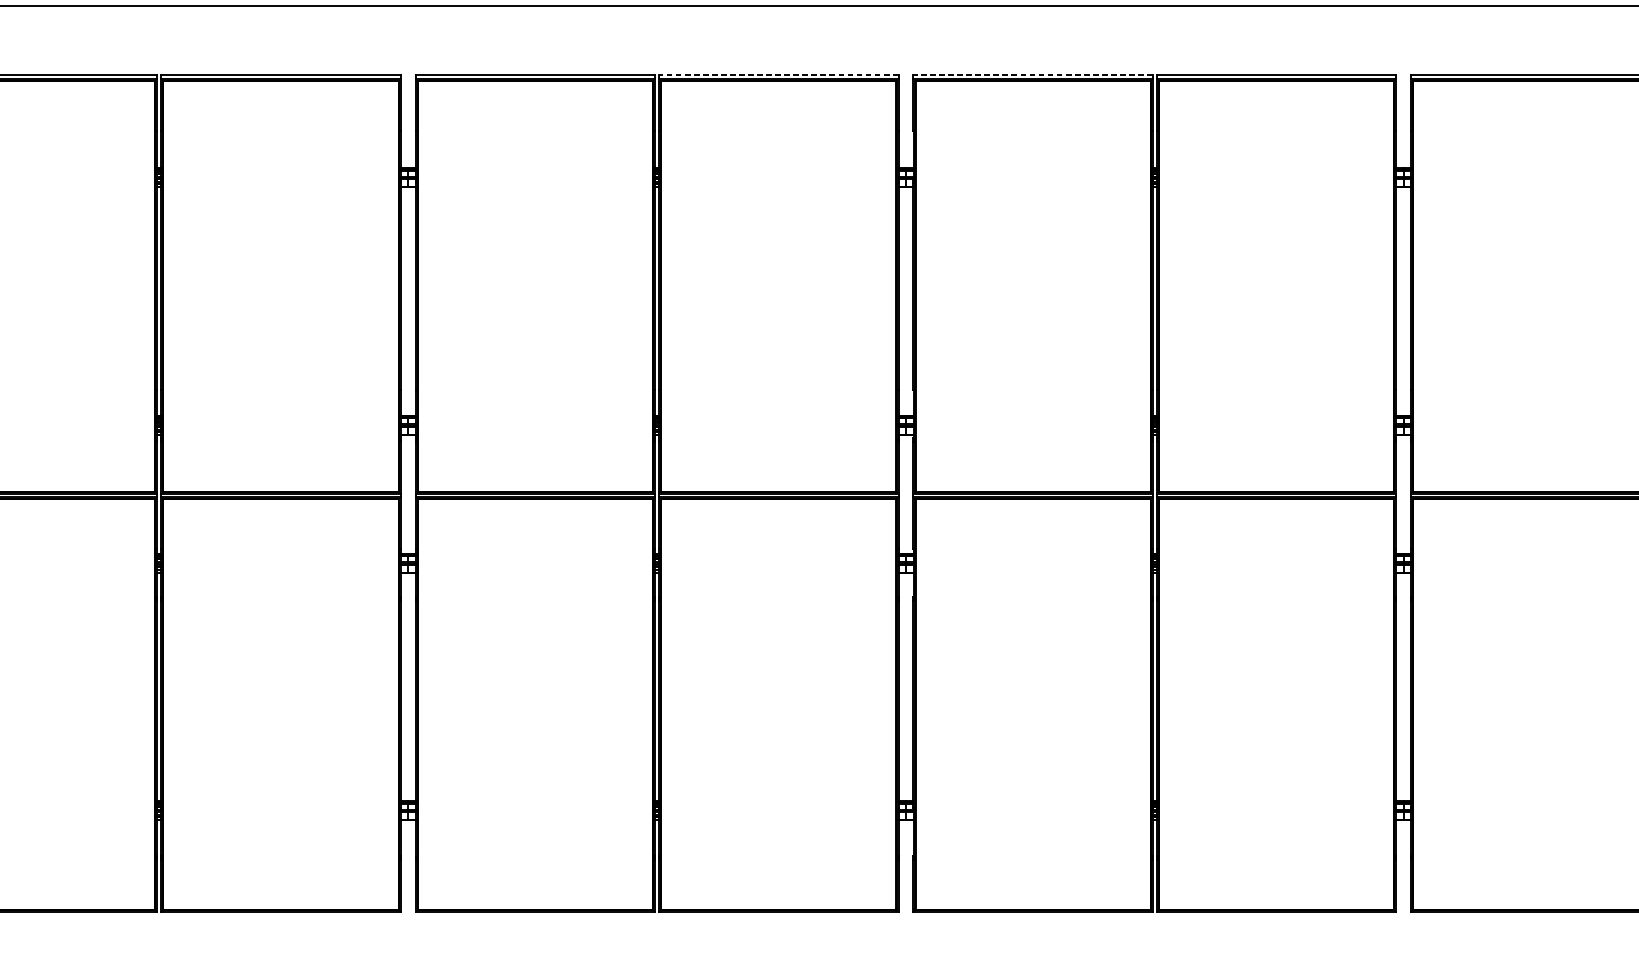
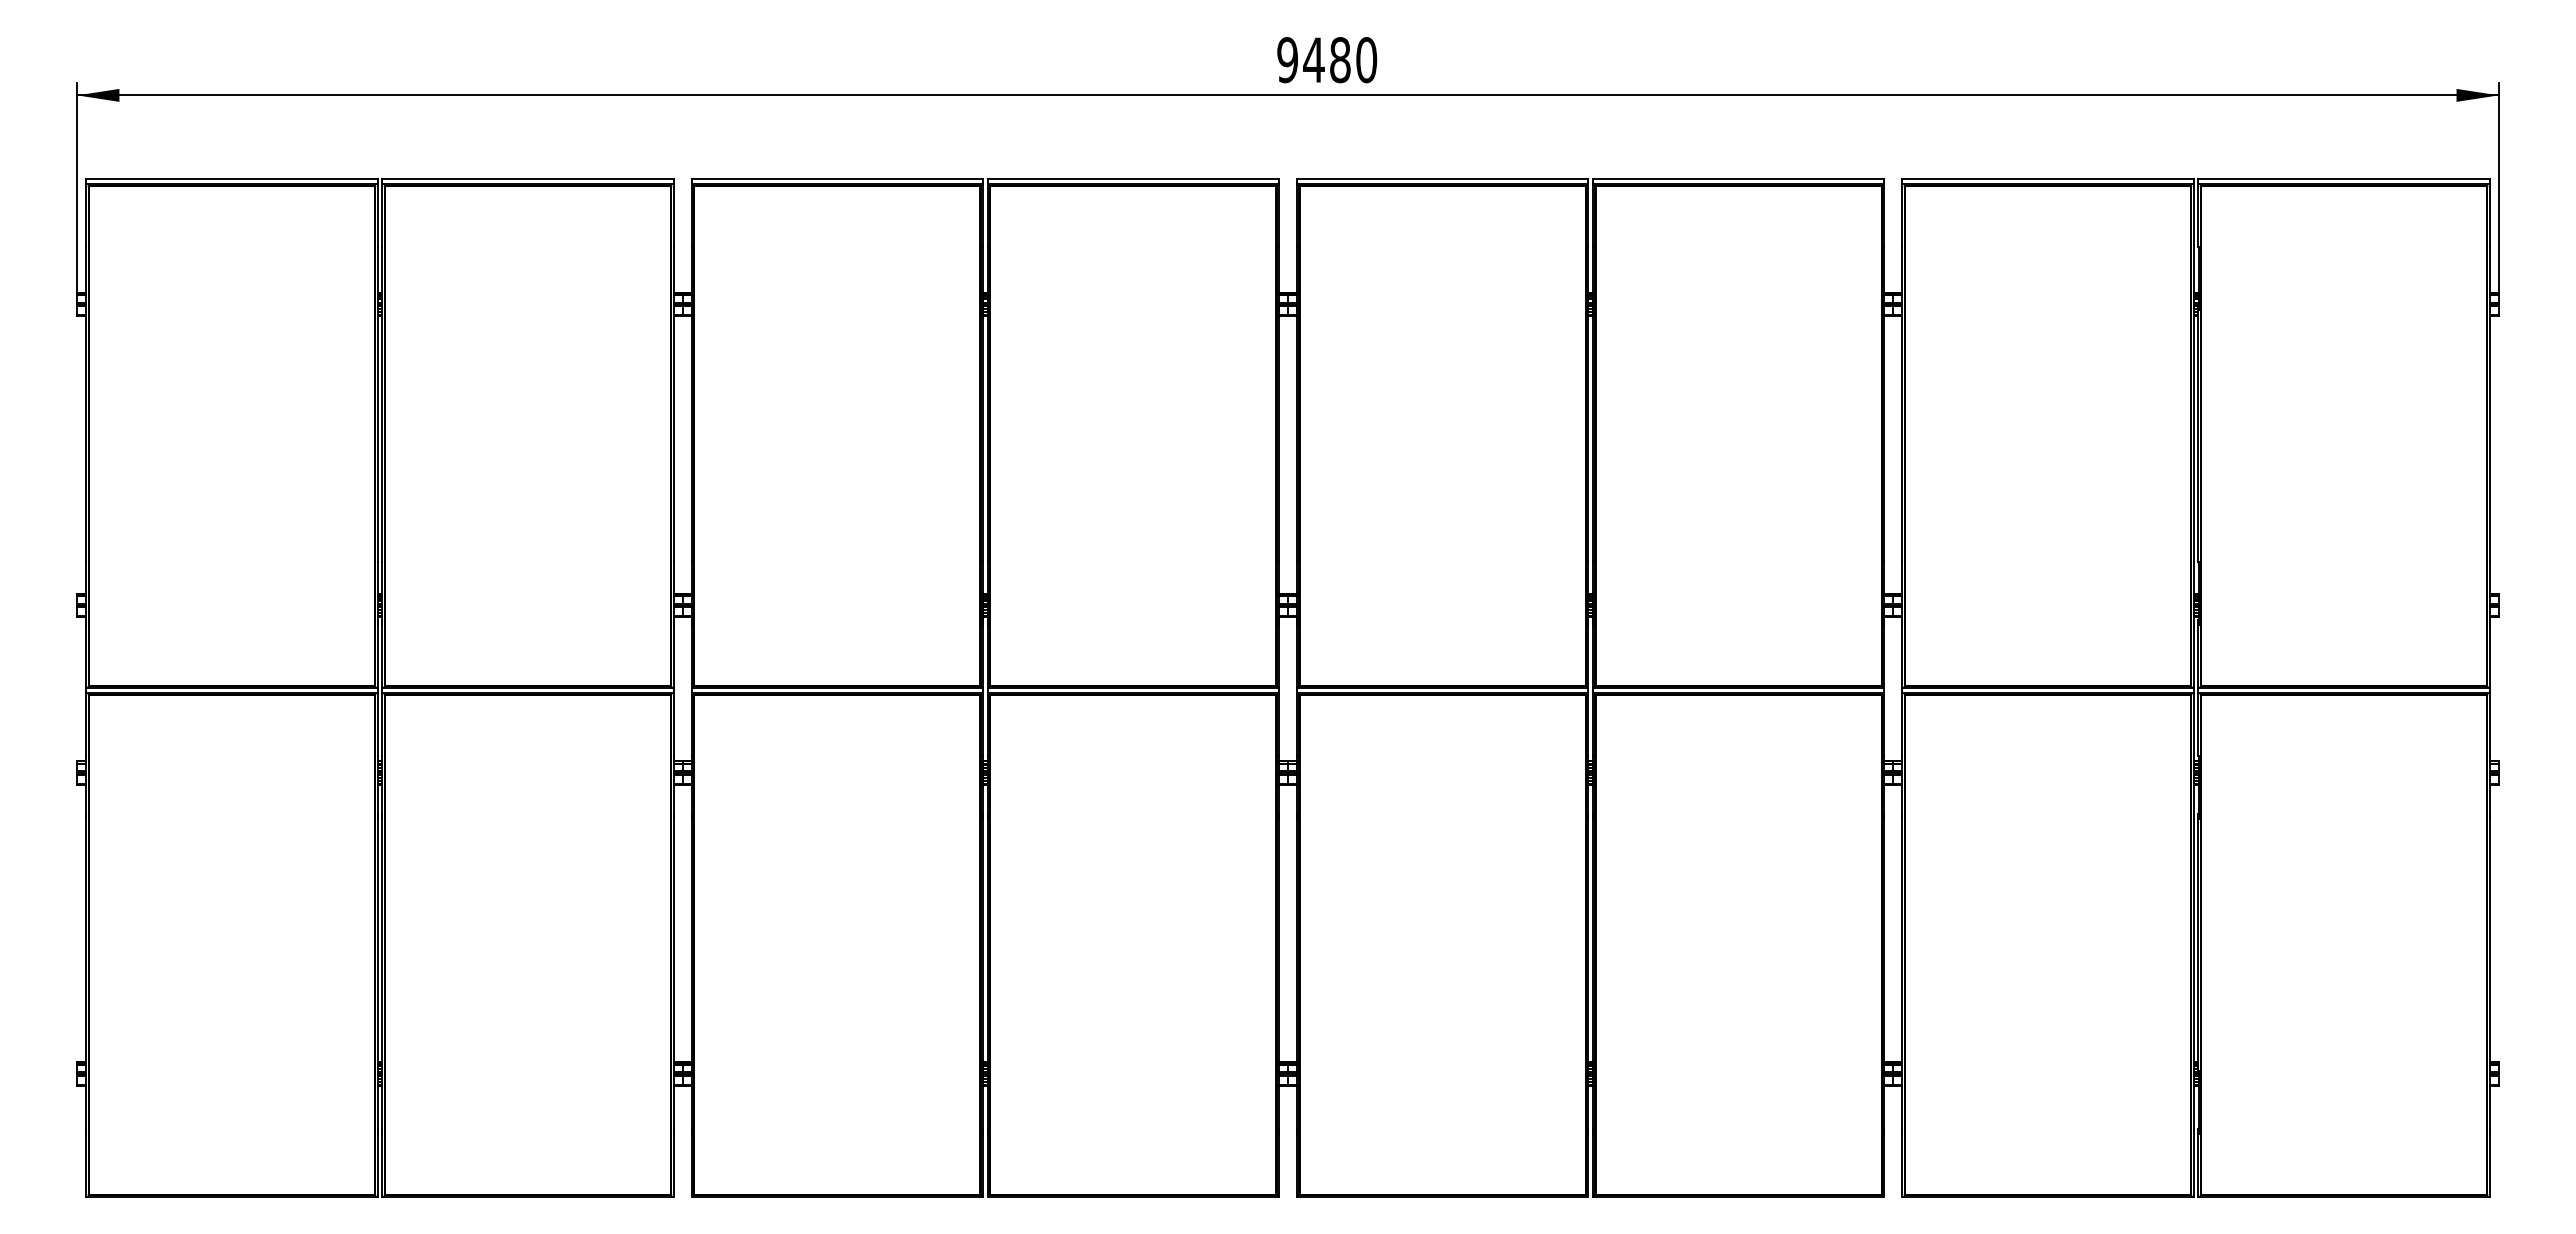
line: (778, 74) -> (1133, 178), dashed -> solid
line: (1033, 74) -> (1442, 178), dashed -> solid

